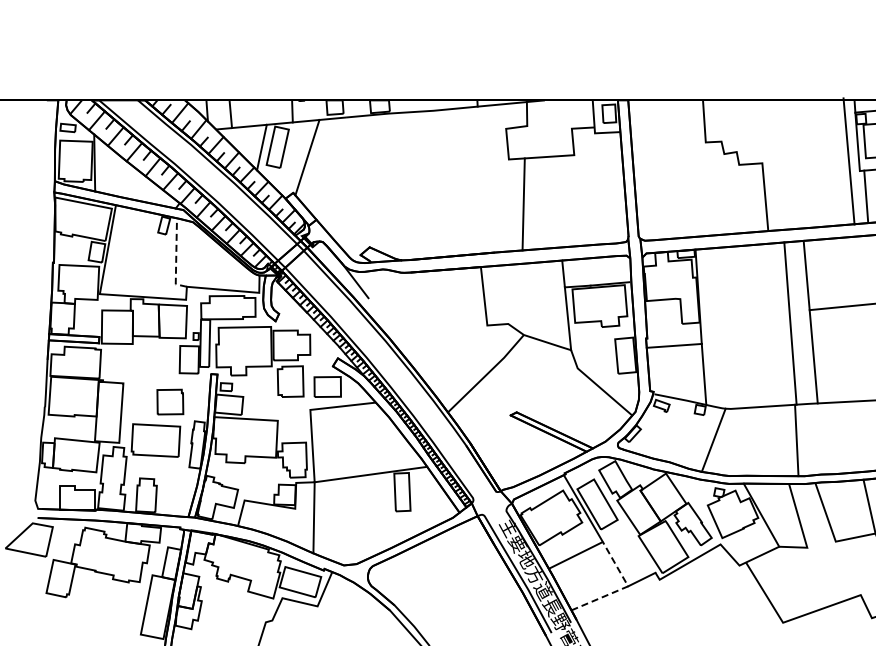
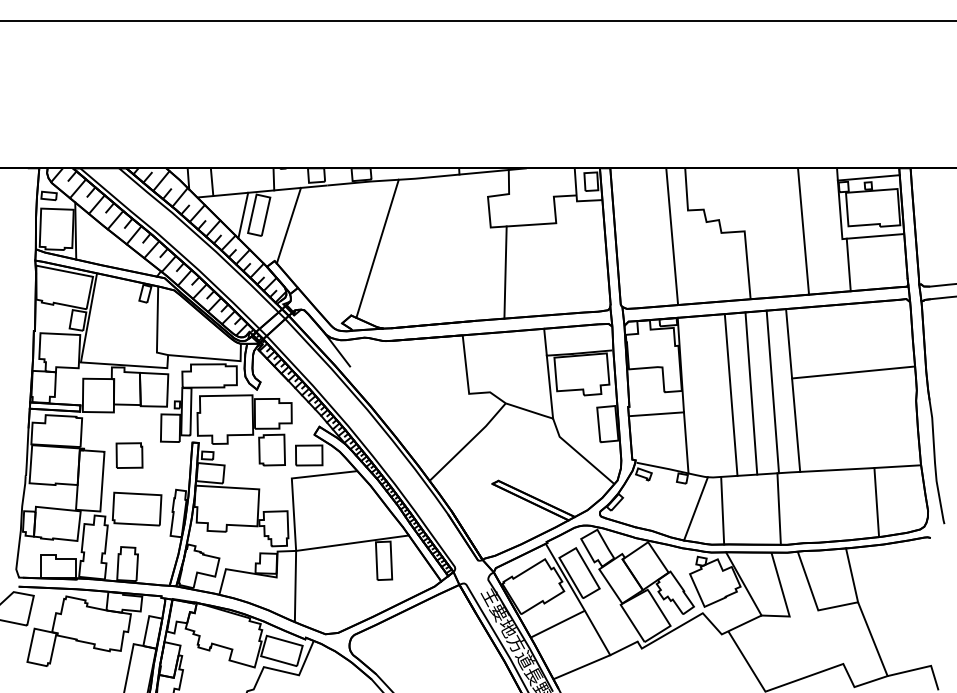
line: (849, 161) -> (803, 231), moved
line: (690, 168) -> (672, 236), added
line: (395, 180) -> (377, 248), added
line: (176, 257) -> (157, 325), dashed -> solid
line: (769, 325) -> (751, 393), added
line: (748, 326) -> (730, 394), added
part: (170, 401) -> (129, 455), moved
line: (740, 441) -> (722, 510), added
line: (624, 587) -> (606, 656), dashed -> solid

